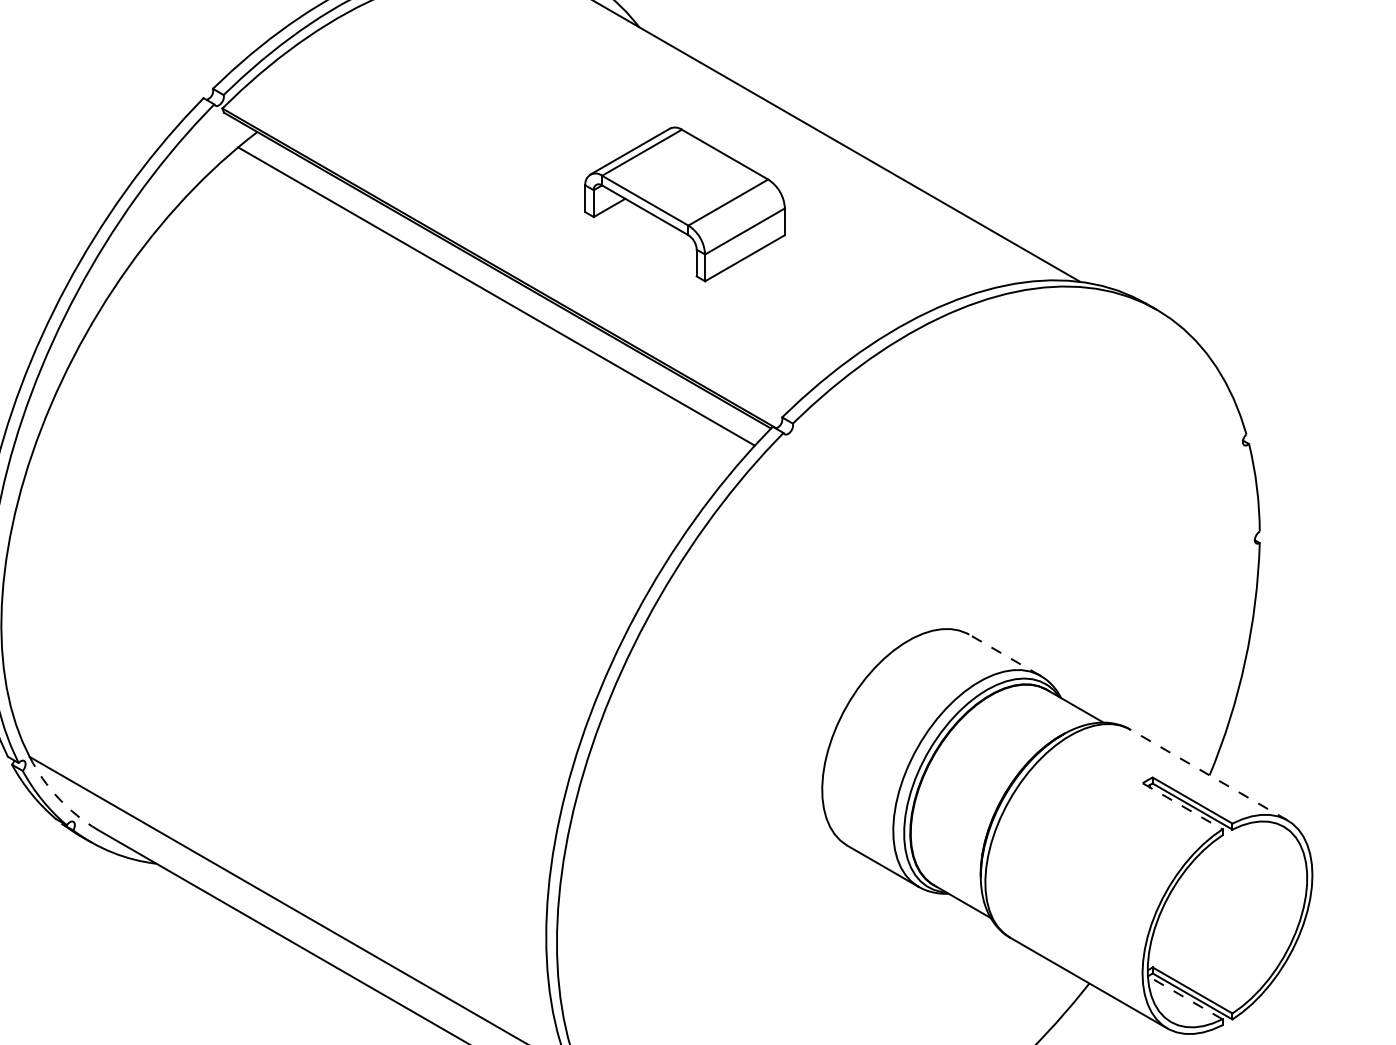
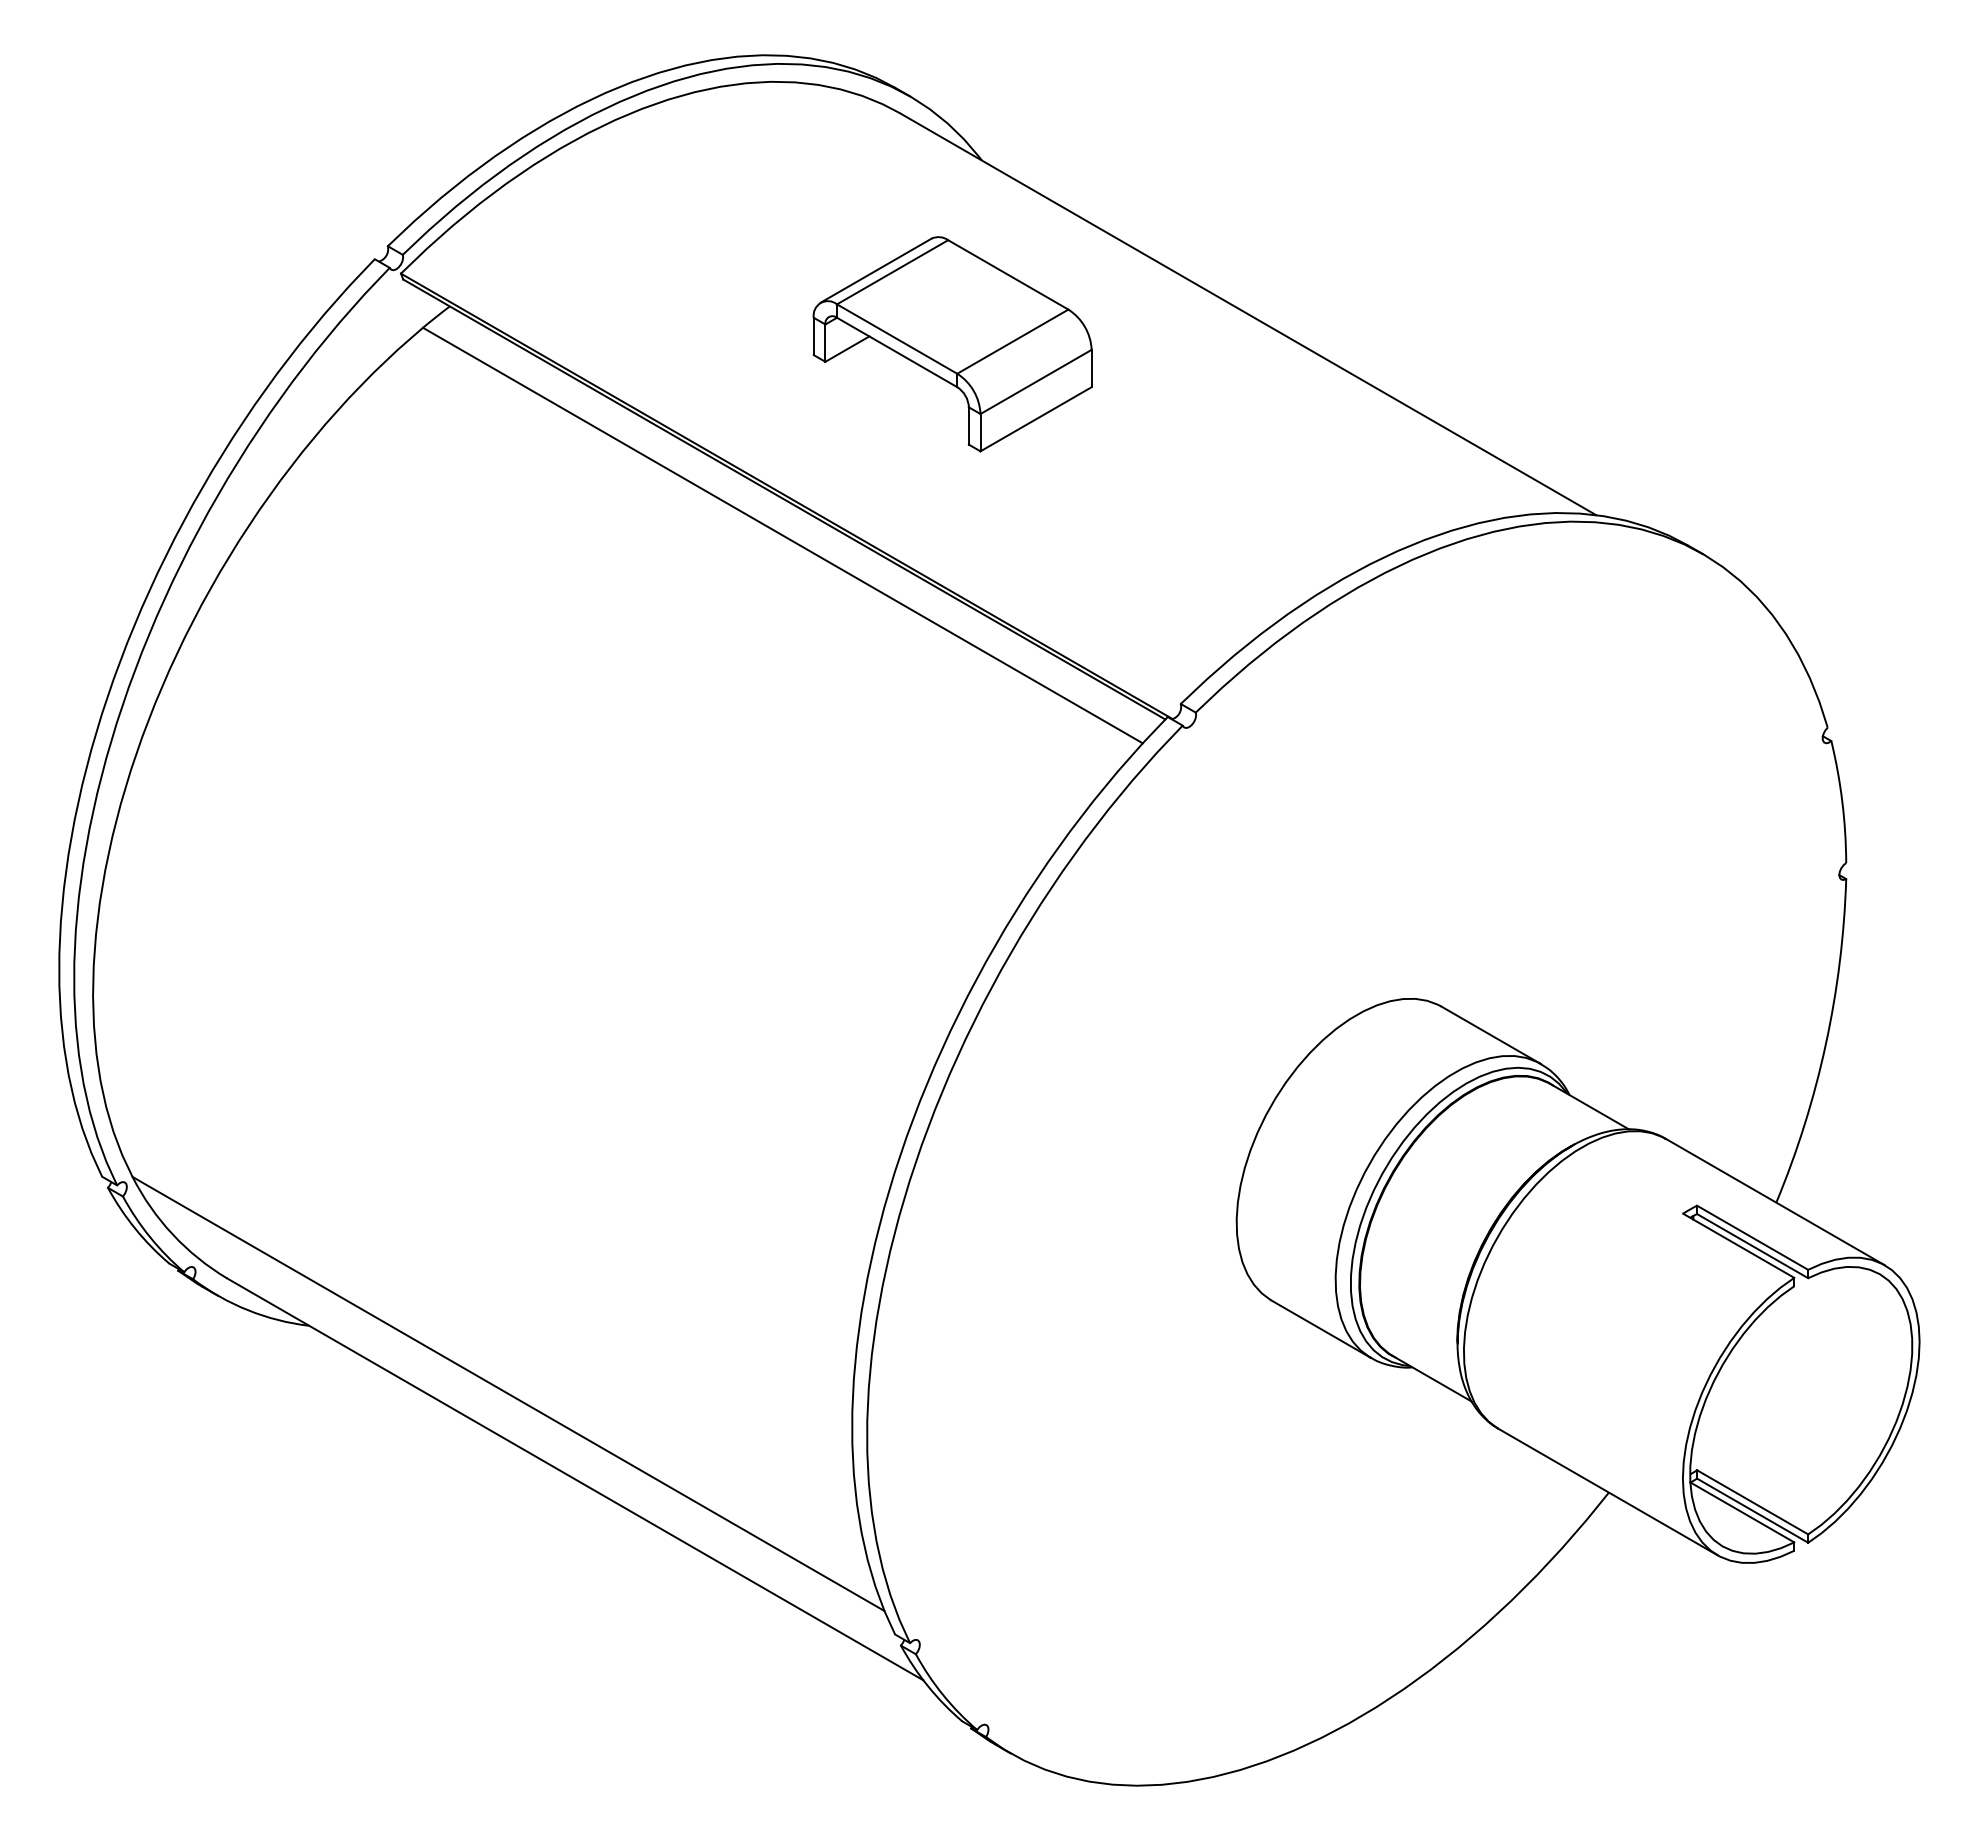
part: (685, 204) -> (952, 344), moved
line: (1004, 654) -> (1490, 1034), dashed -> solid
line: (1209, 774) -> (1775, 1201), dashed -> solid
arc: (58, 798) -> (172, 1234), dashed -> solid
line: (1183, 806) -> (1739, 1246), dashed -> solid
line: (1184, 997) -> (1741, 1512), dashed -> solid

